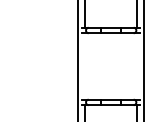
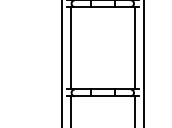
line: (85, 66) -> (70, 48), added
line: (137, 66) -> (135, 48), added

